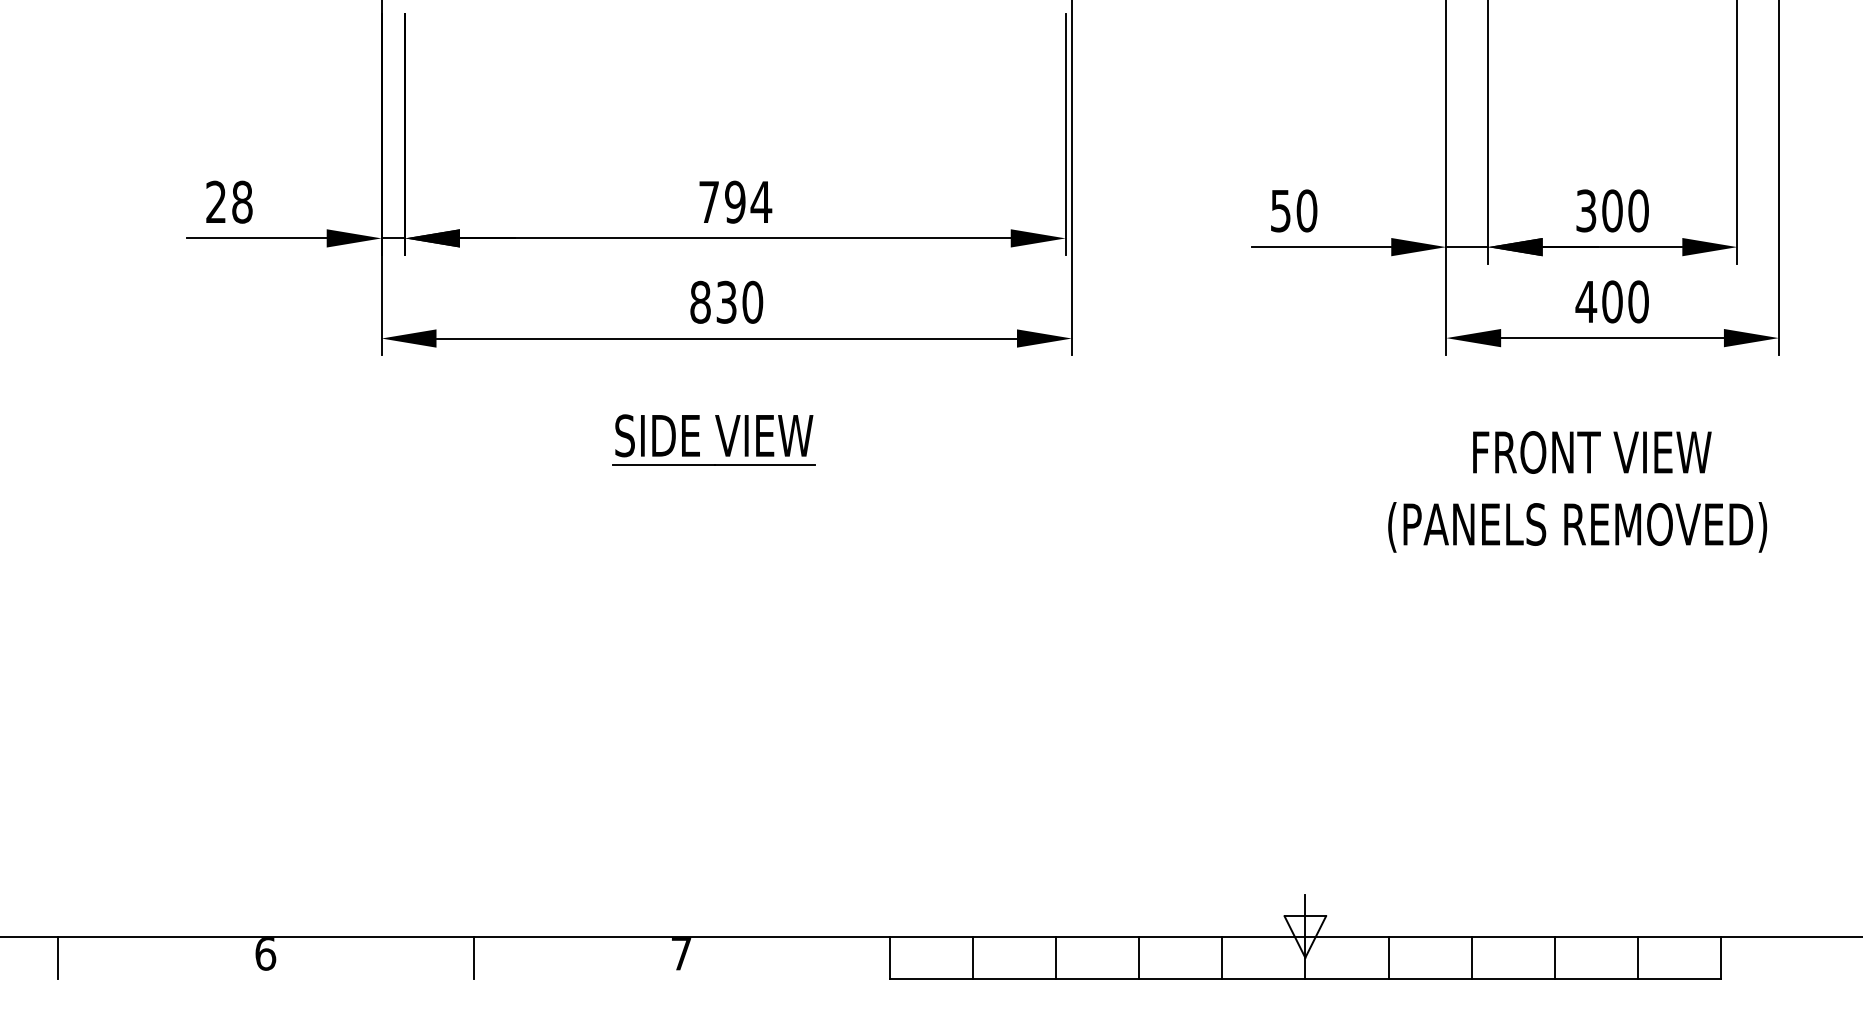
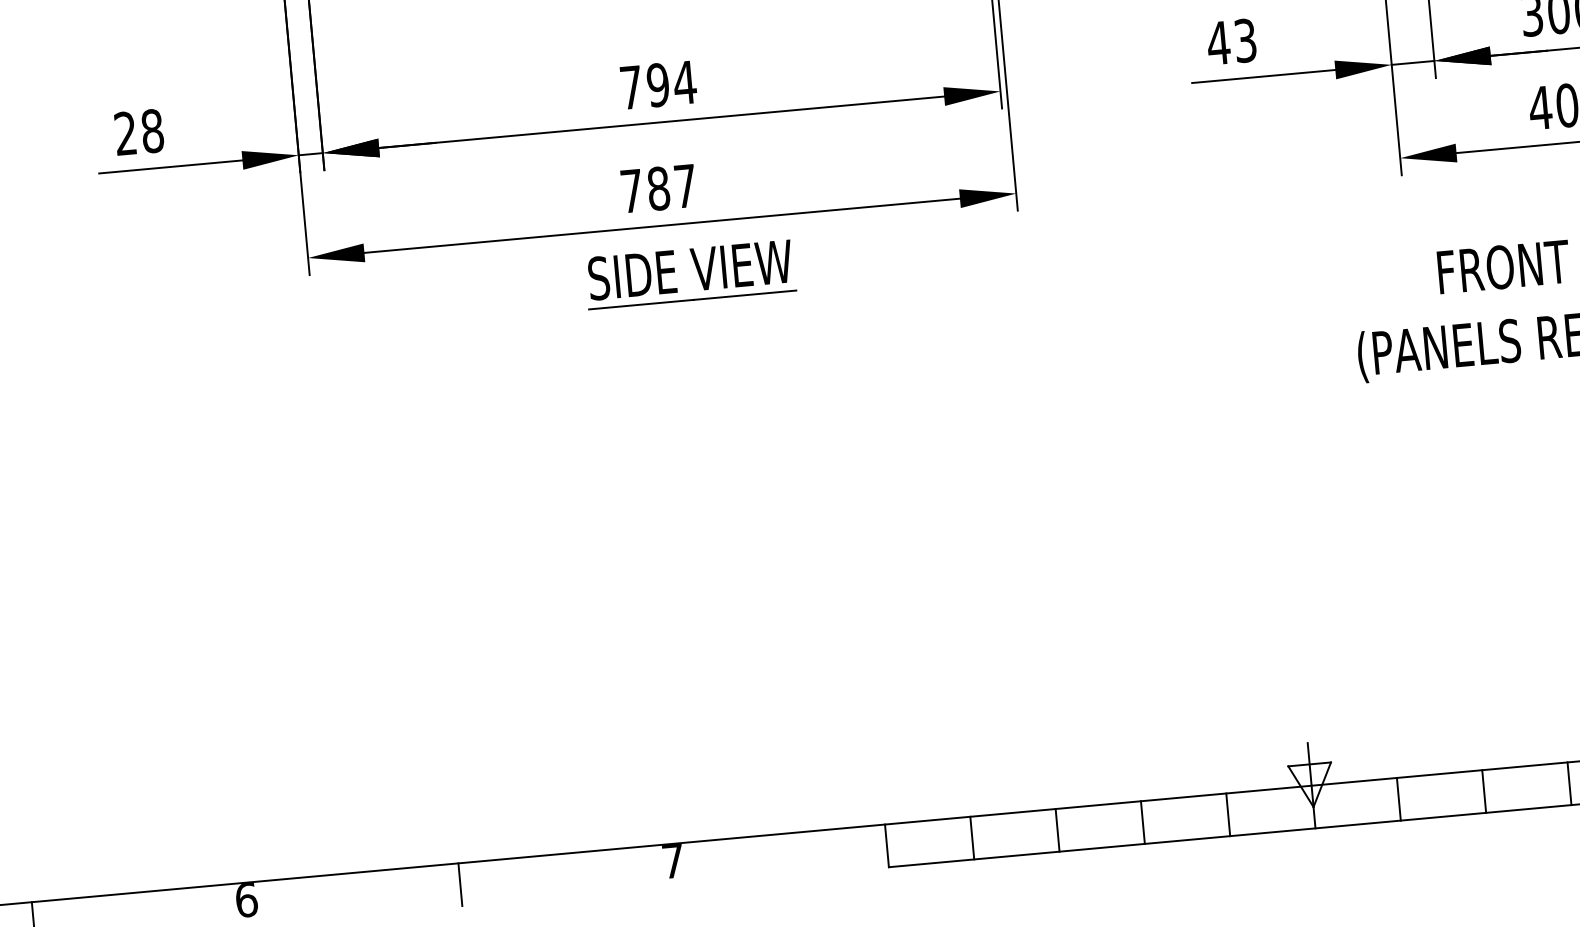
text: (1293, 210) -> (1231, 41), 50 -> 43
text: (726, 301) -> (658, 187), 830 -> 787
part: (720, 437) -> (697, 271), moved

